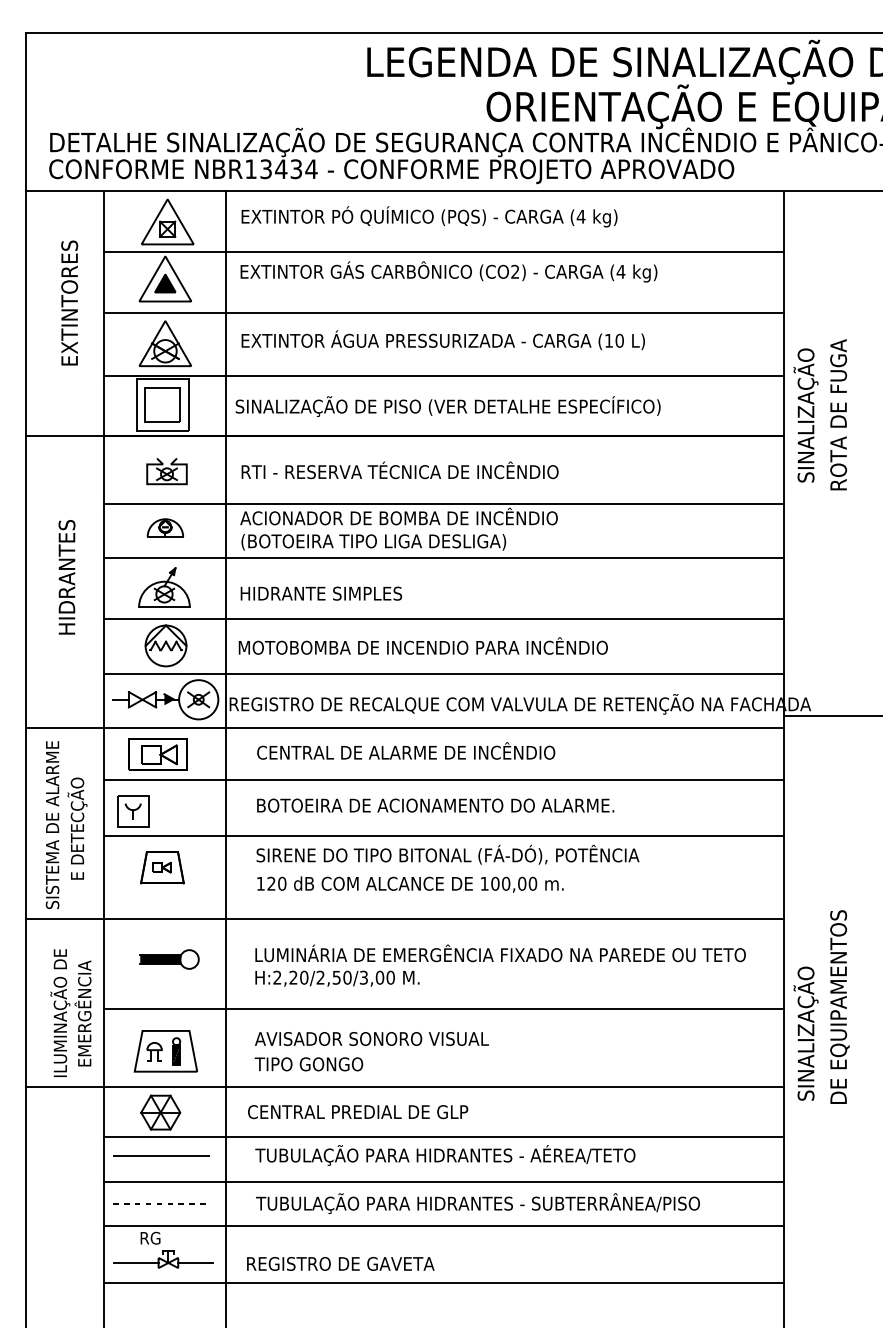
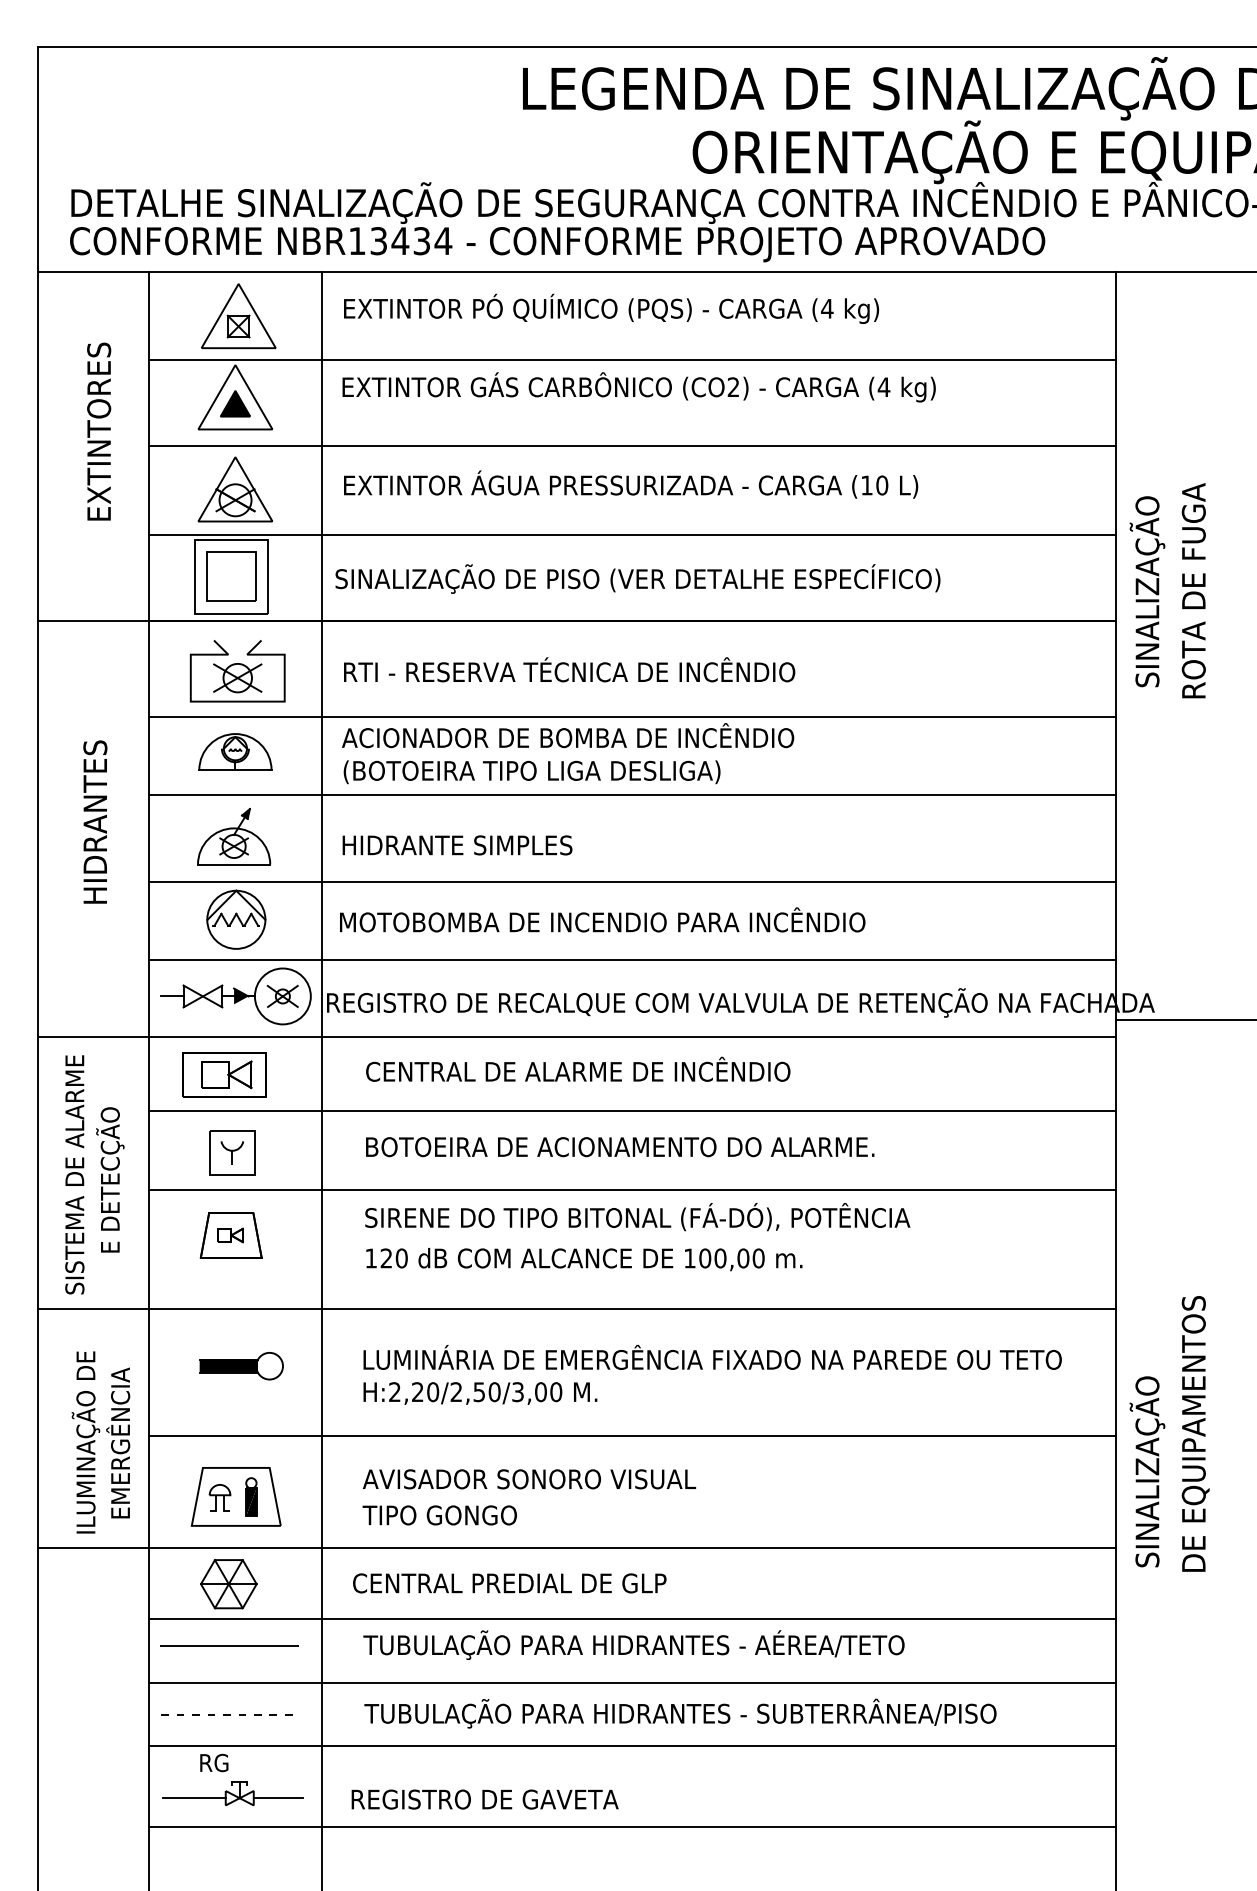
part: (166, 471) -> (237, 671), size x1.67
part: (165, 527) -> (235, 751), size x1.43
part: (133, 811) -> (232, 1152), moved

